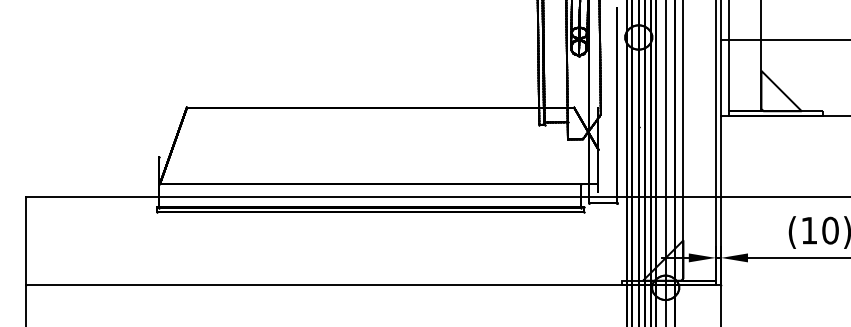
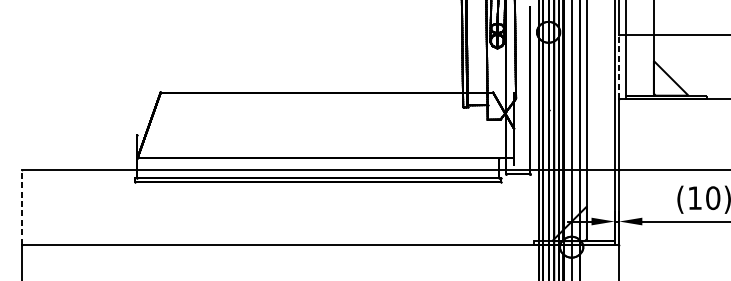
line: (721, 77) -> (619, 66), solid -> dashed
line: (25, 241) -> (22, 207), solid -> dashed

